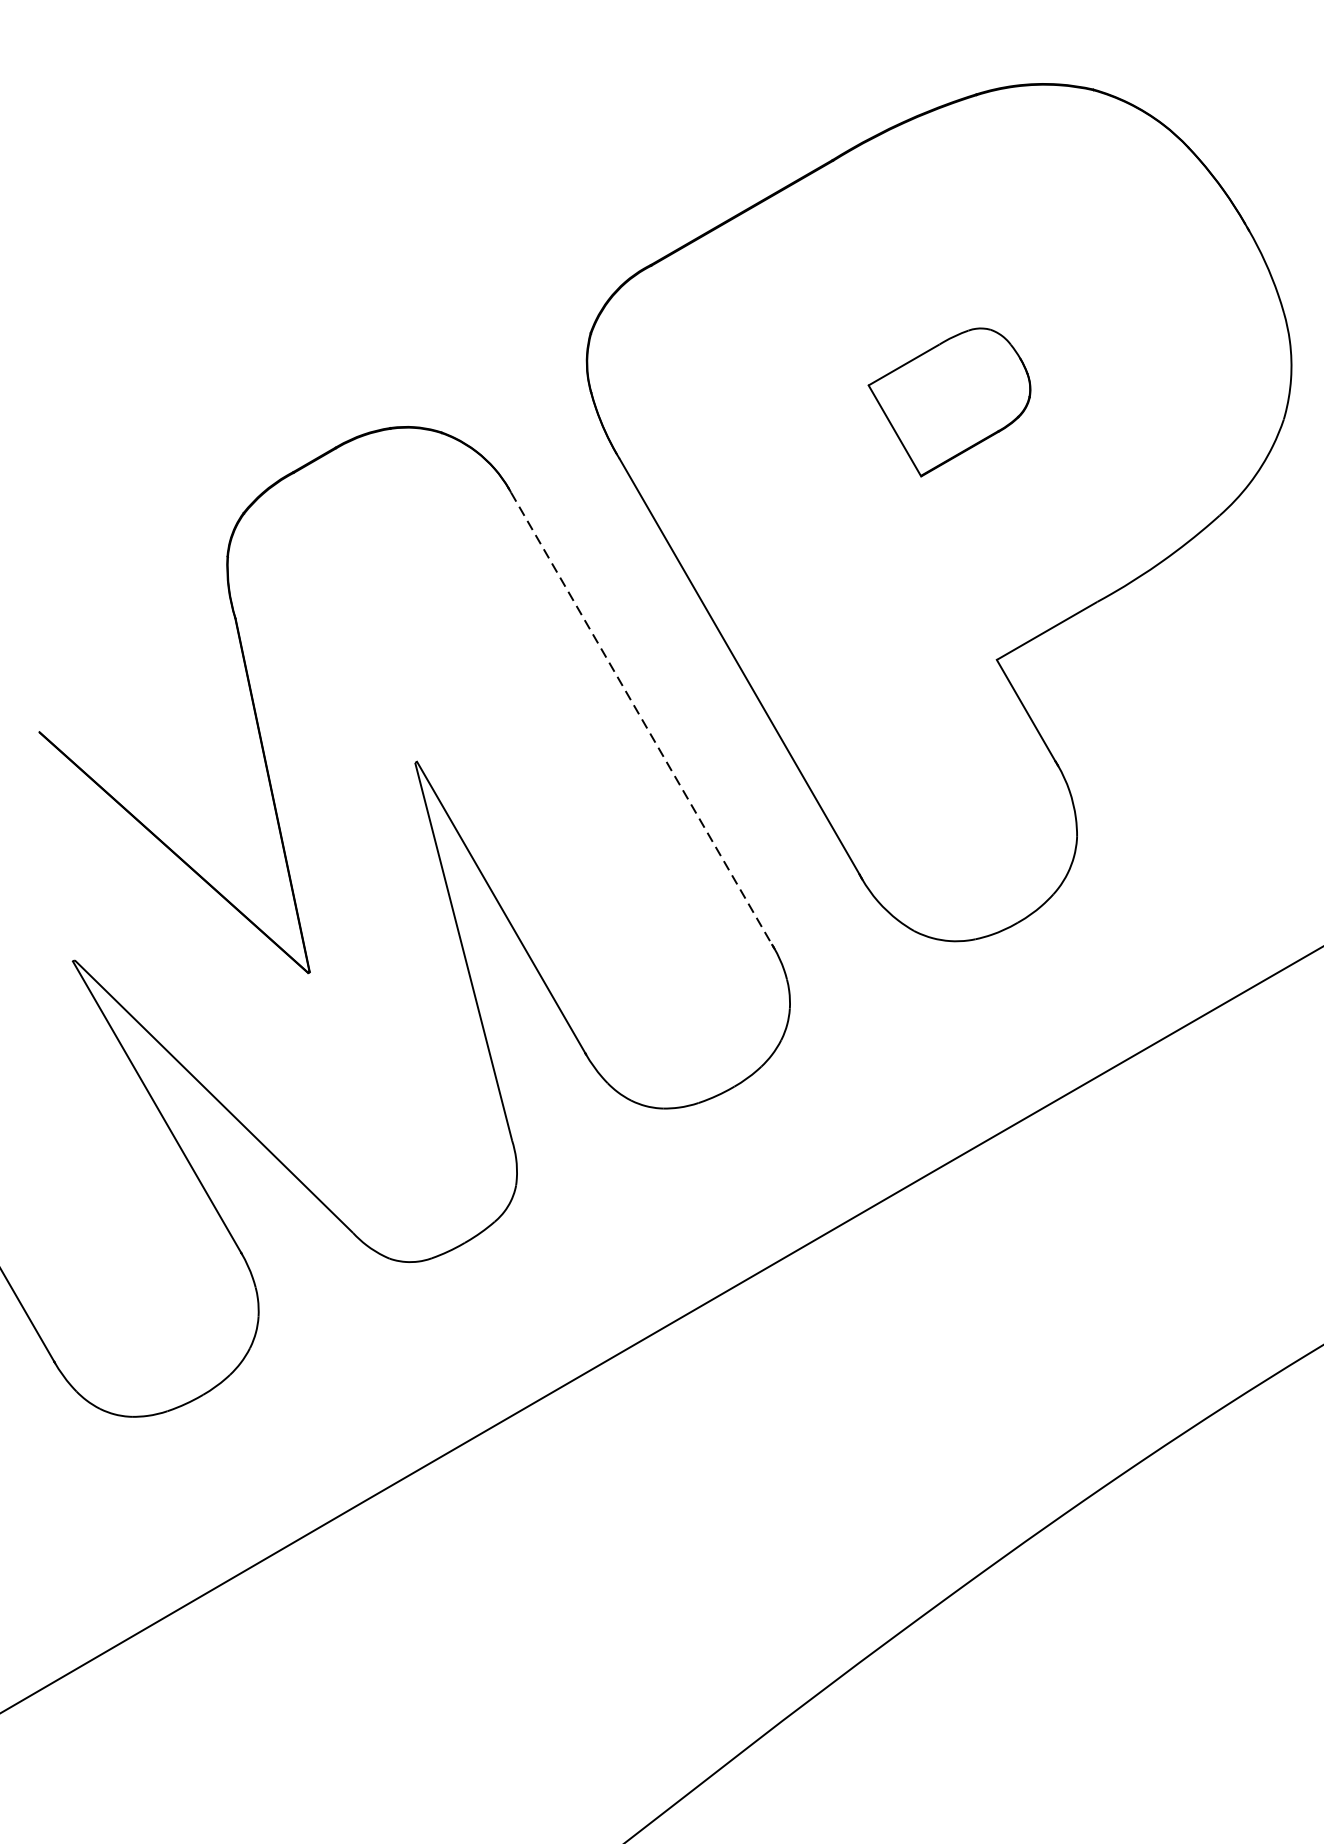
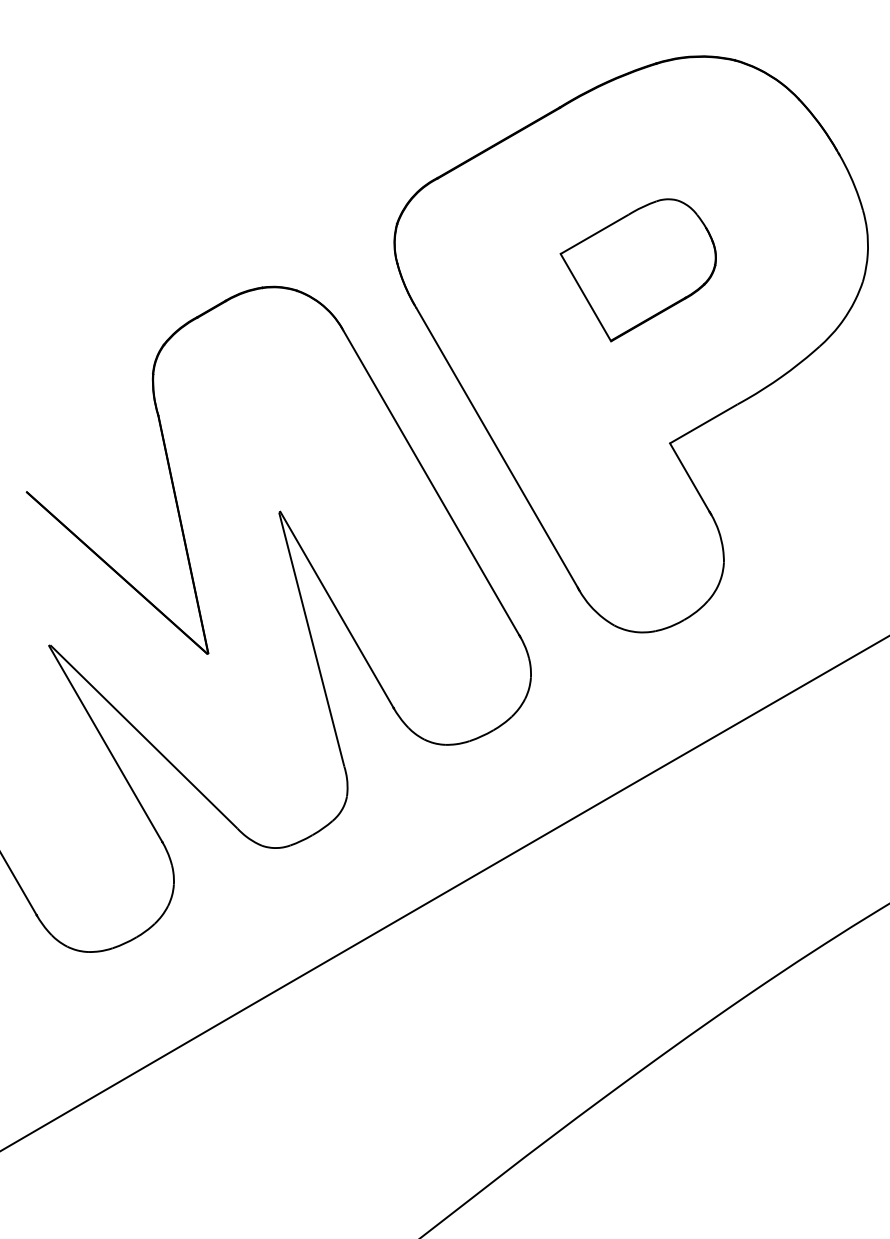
part: (948, 402) -> (637, 270), size x1.43
line: (641, 719) -> (431, 483), dashed -> solid

